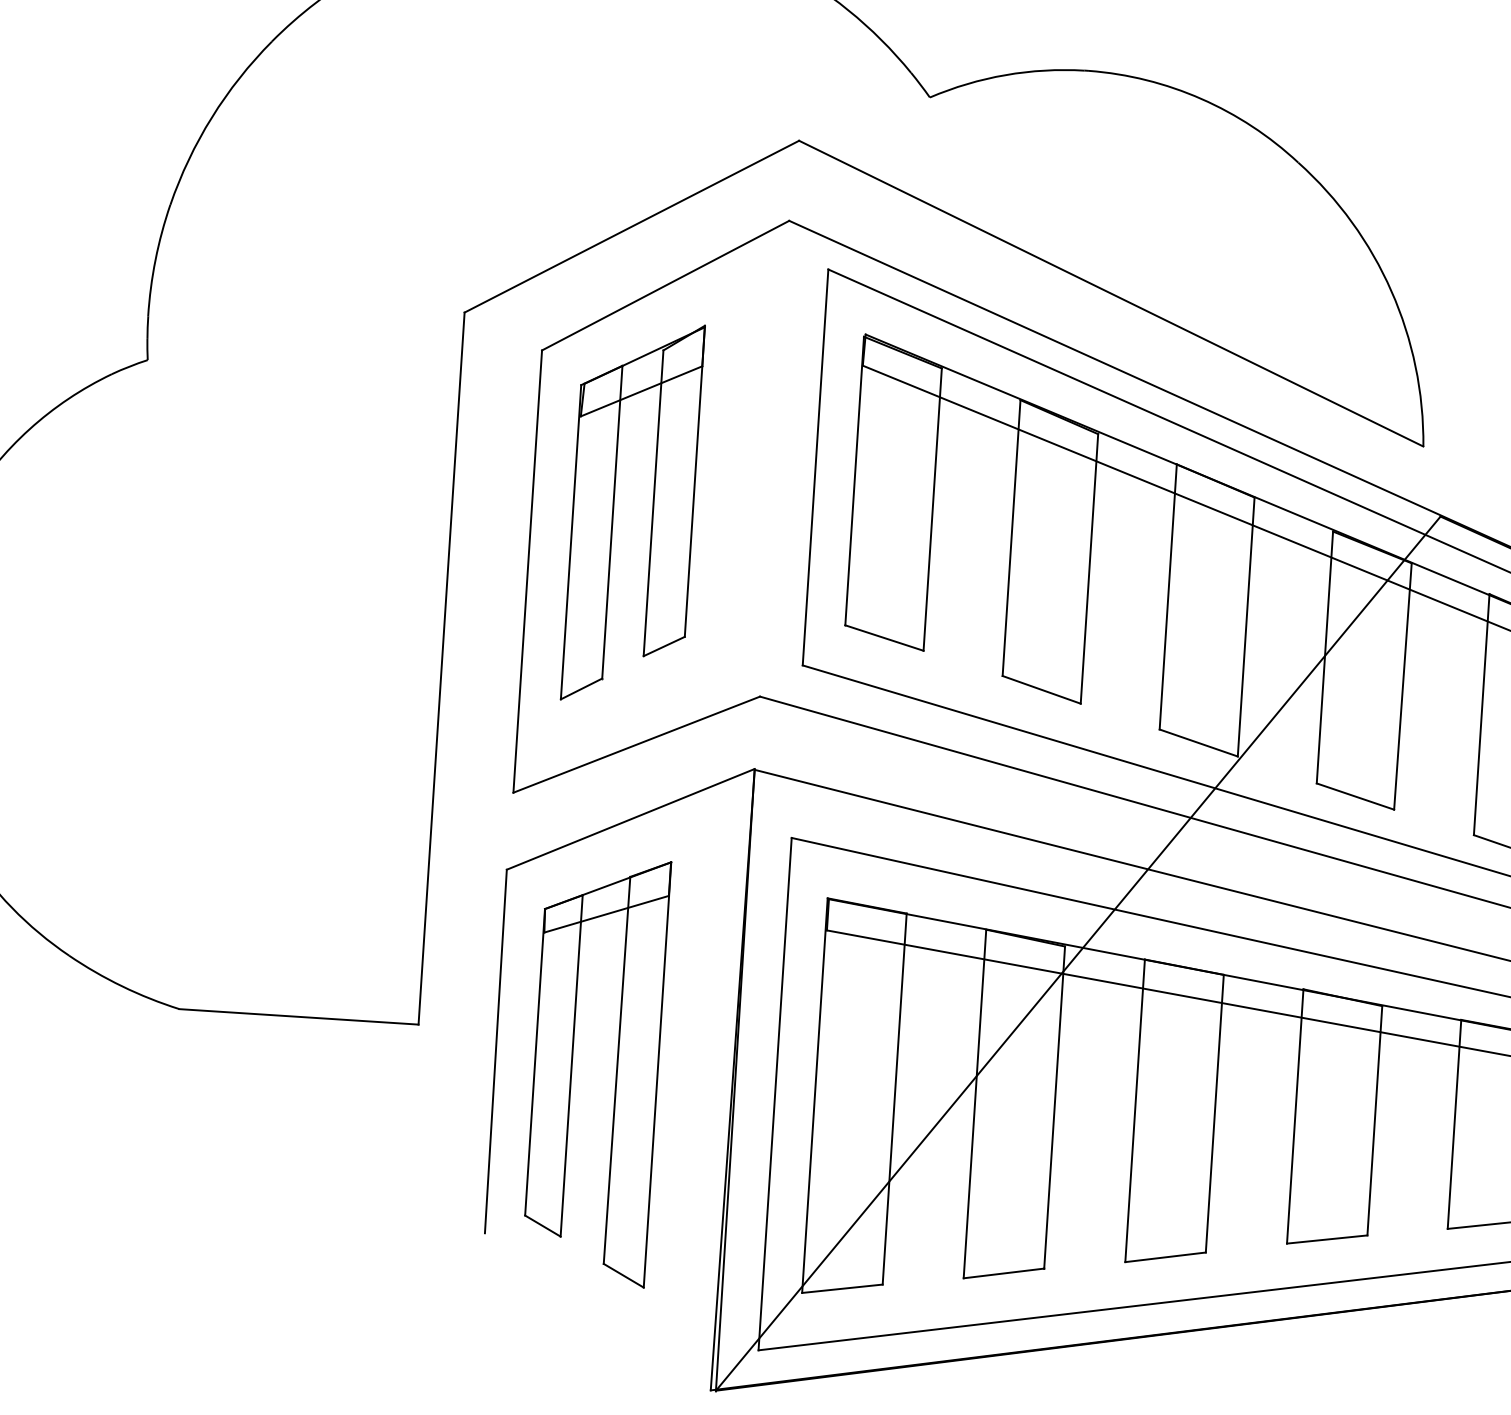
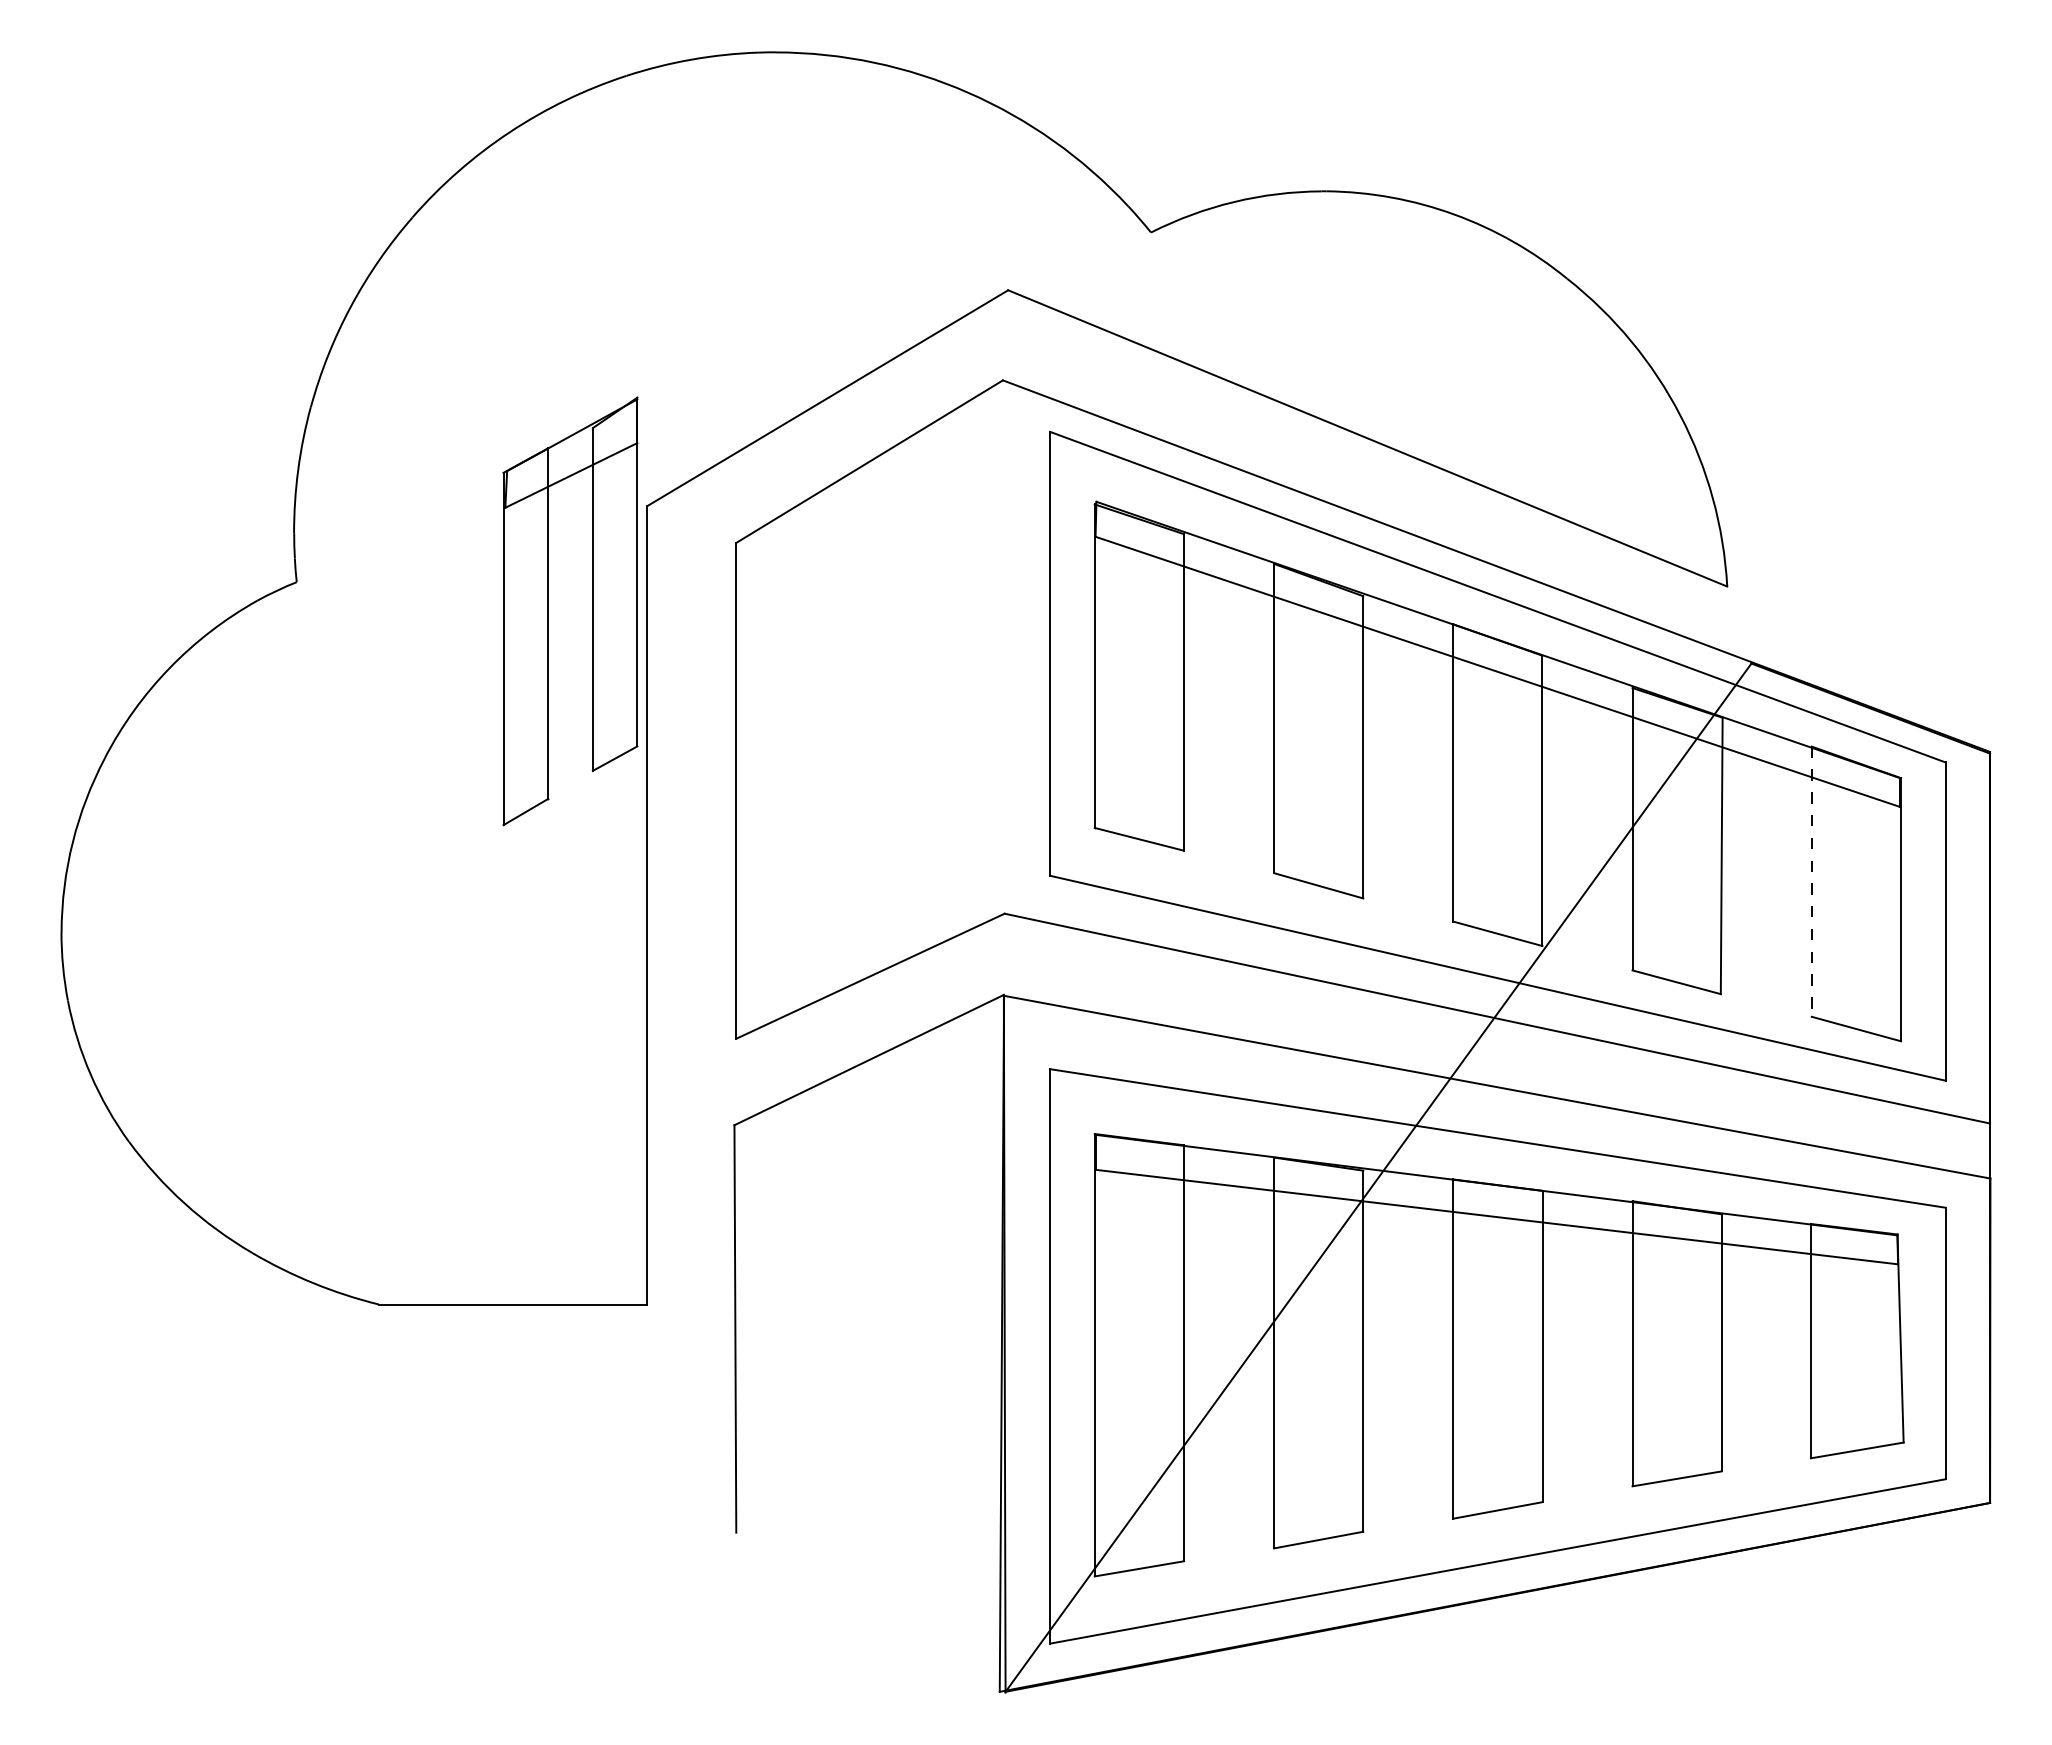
part: (613, 511) -> (548, 611), moved
line: (1481, 715) -> (1811, 882), solid -> dashed
part: (616, 1072) -> (871, 1343), removed

